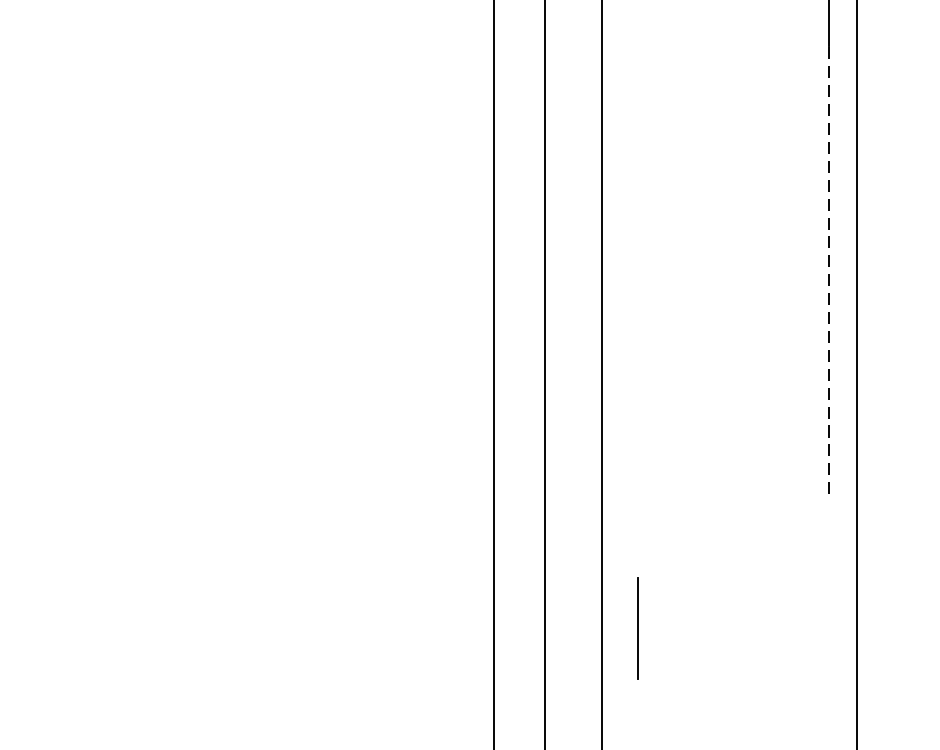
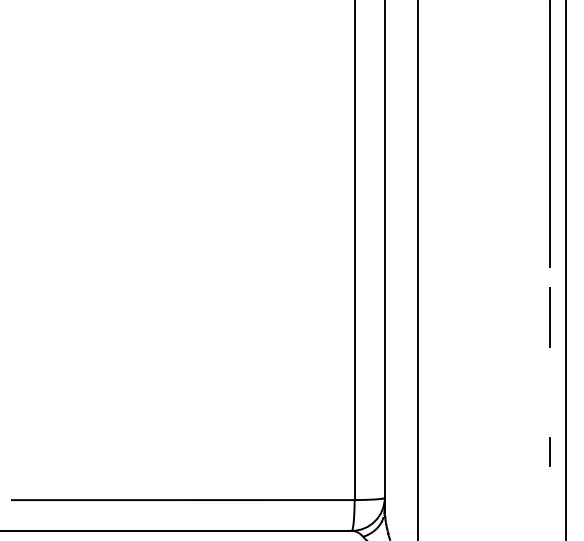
line: (828, 269) -> (549, 136), dashed -> solid
line: (637, 628) -> (549, 317), moved

